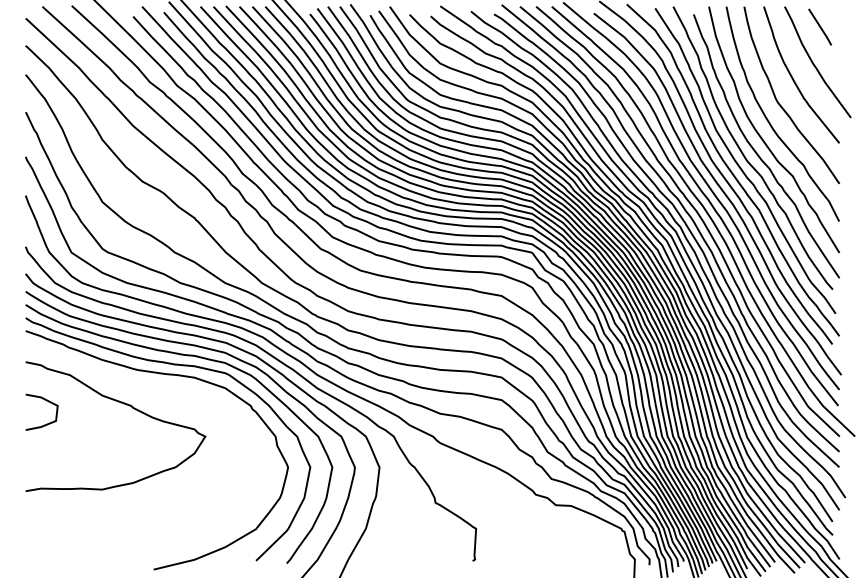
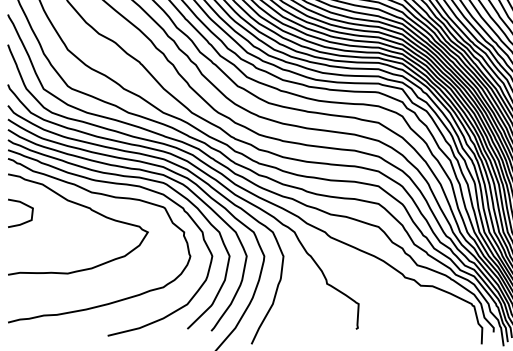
curve: (157, 391) -> (110, 197), added

